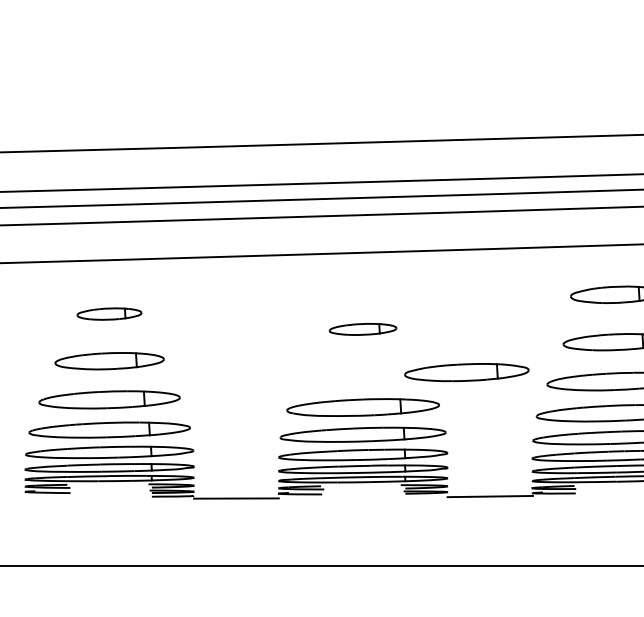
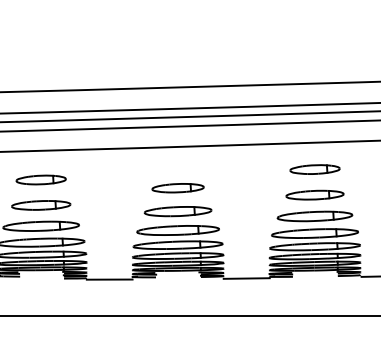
part: (108, 313) -> (40, 179), size x1.43
part: (362, 329) -> (177, 188), size x1.43
part: (465, 372) -> (177, 211), moved

